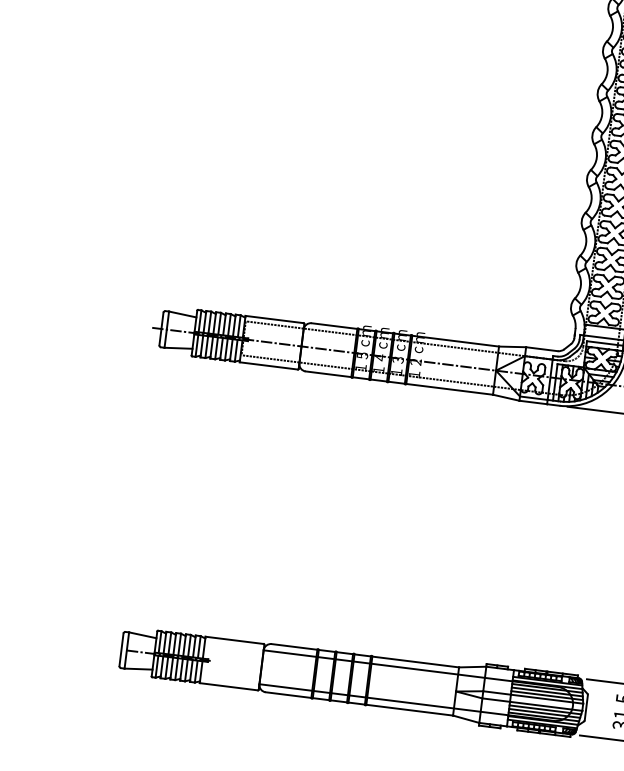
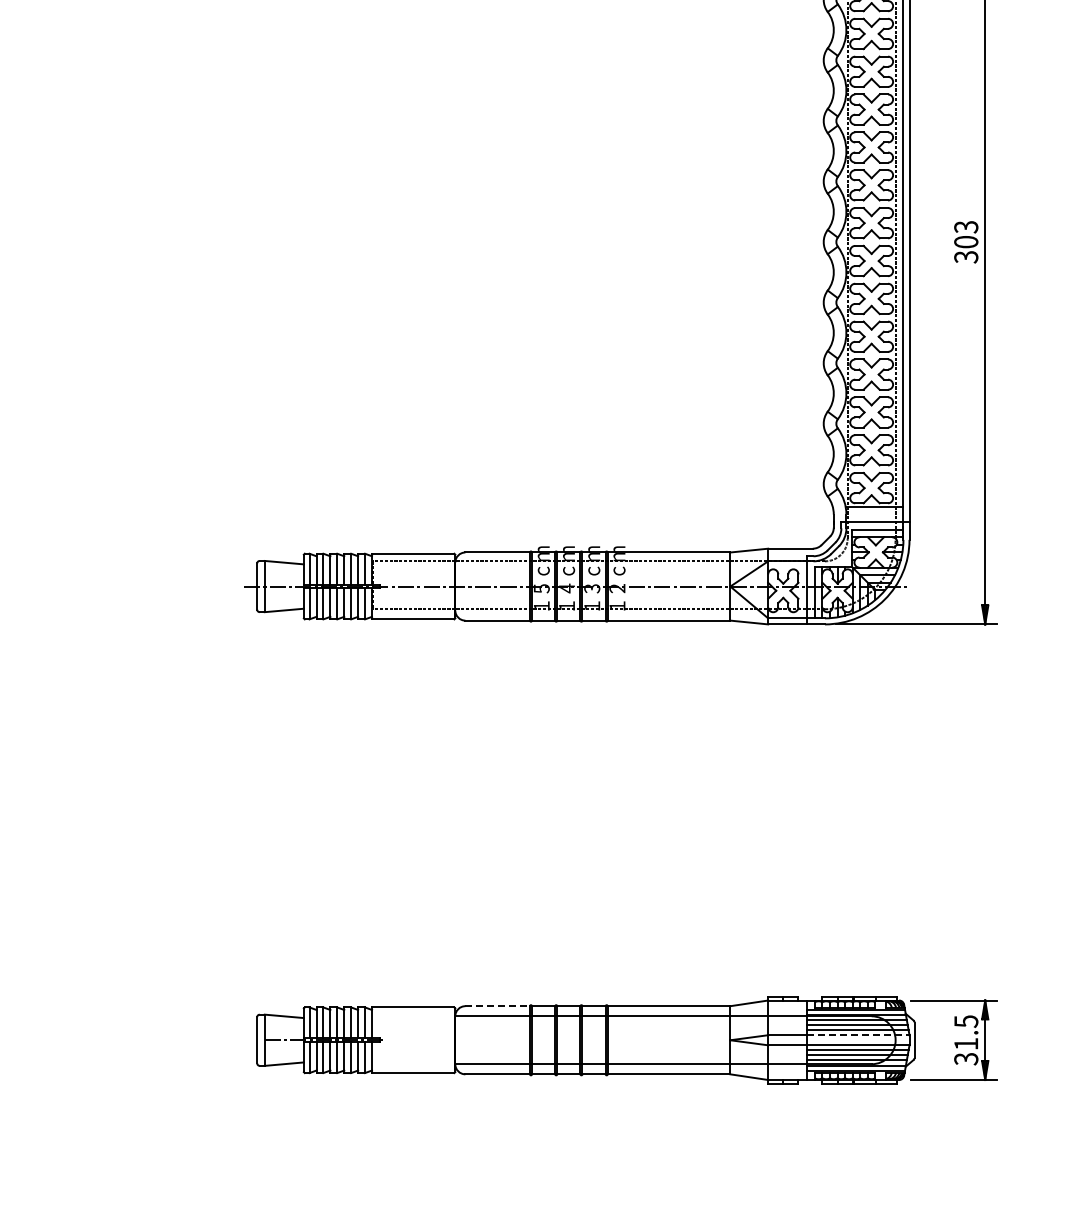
line: (295, 647) -> (498, 1006), solid -> dashed
line: (547, 699) -> (858, 1035), solid -> dashed

